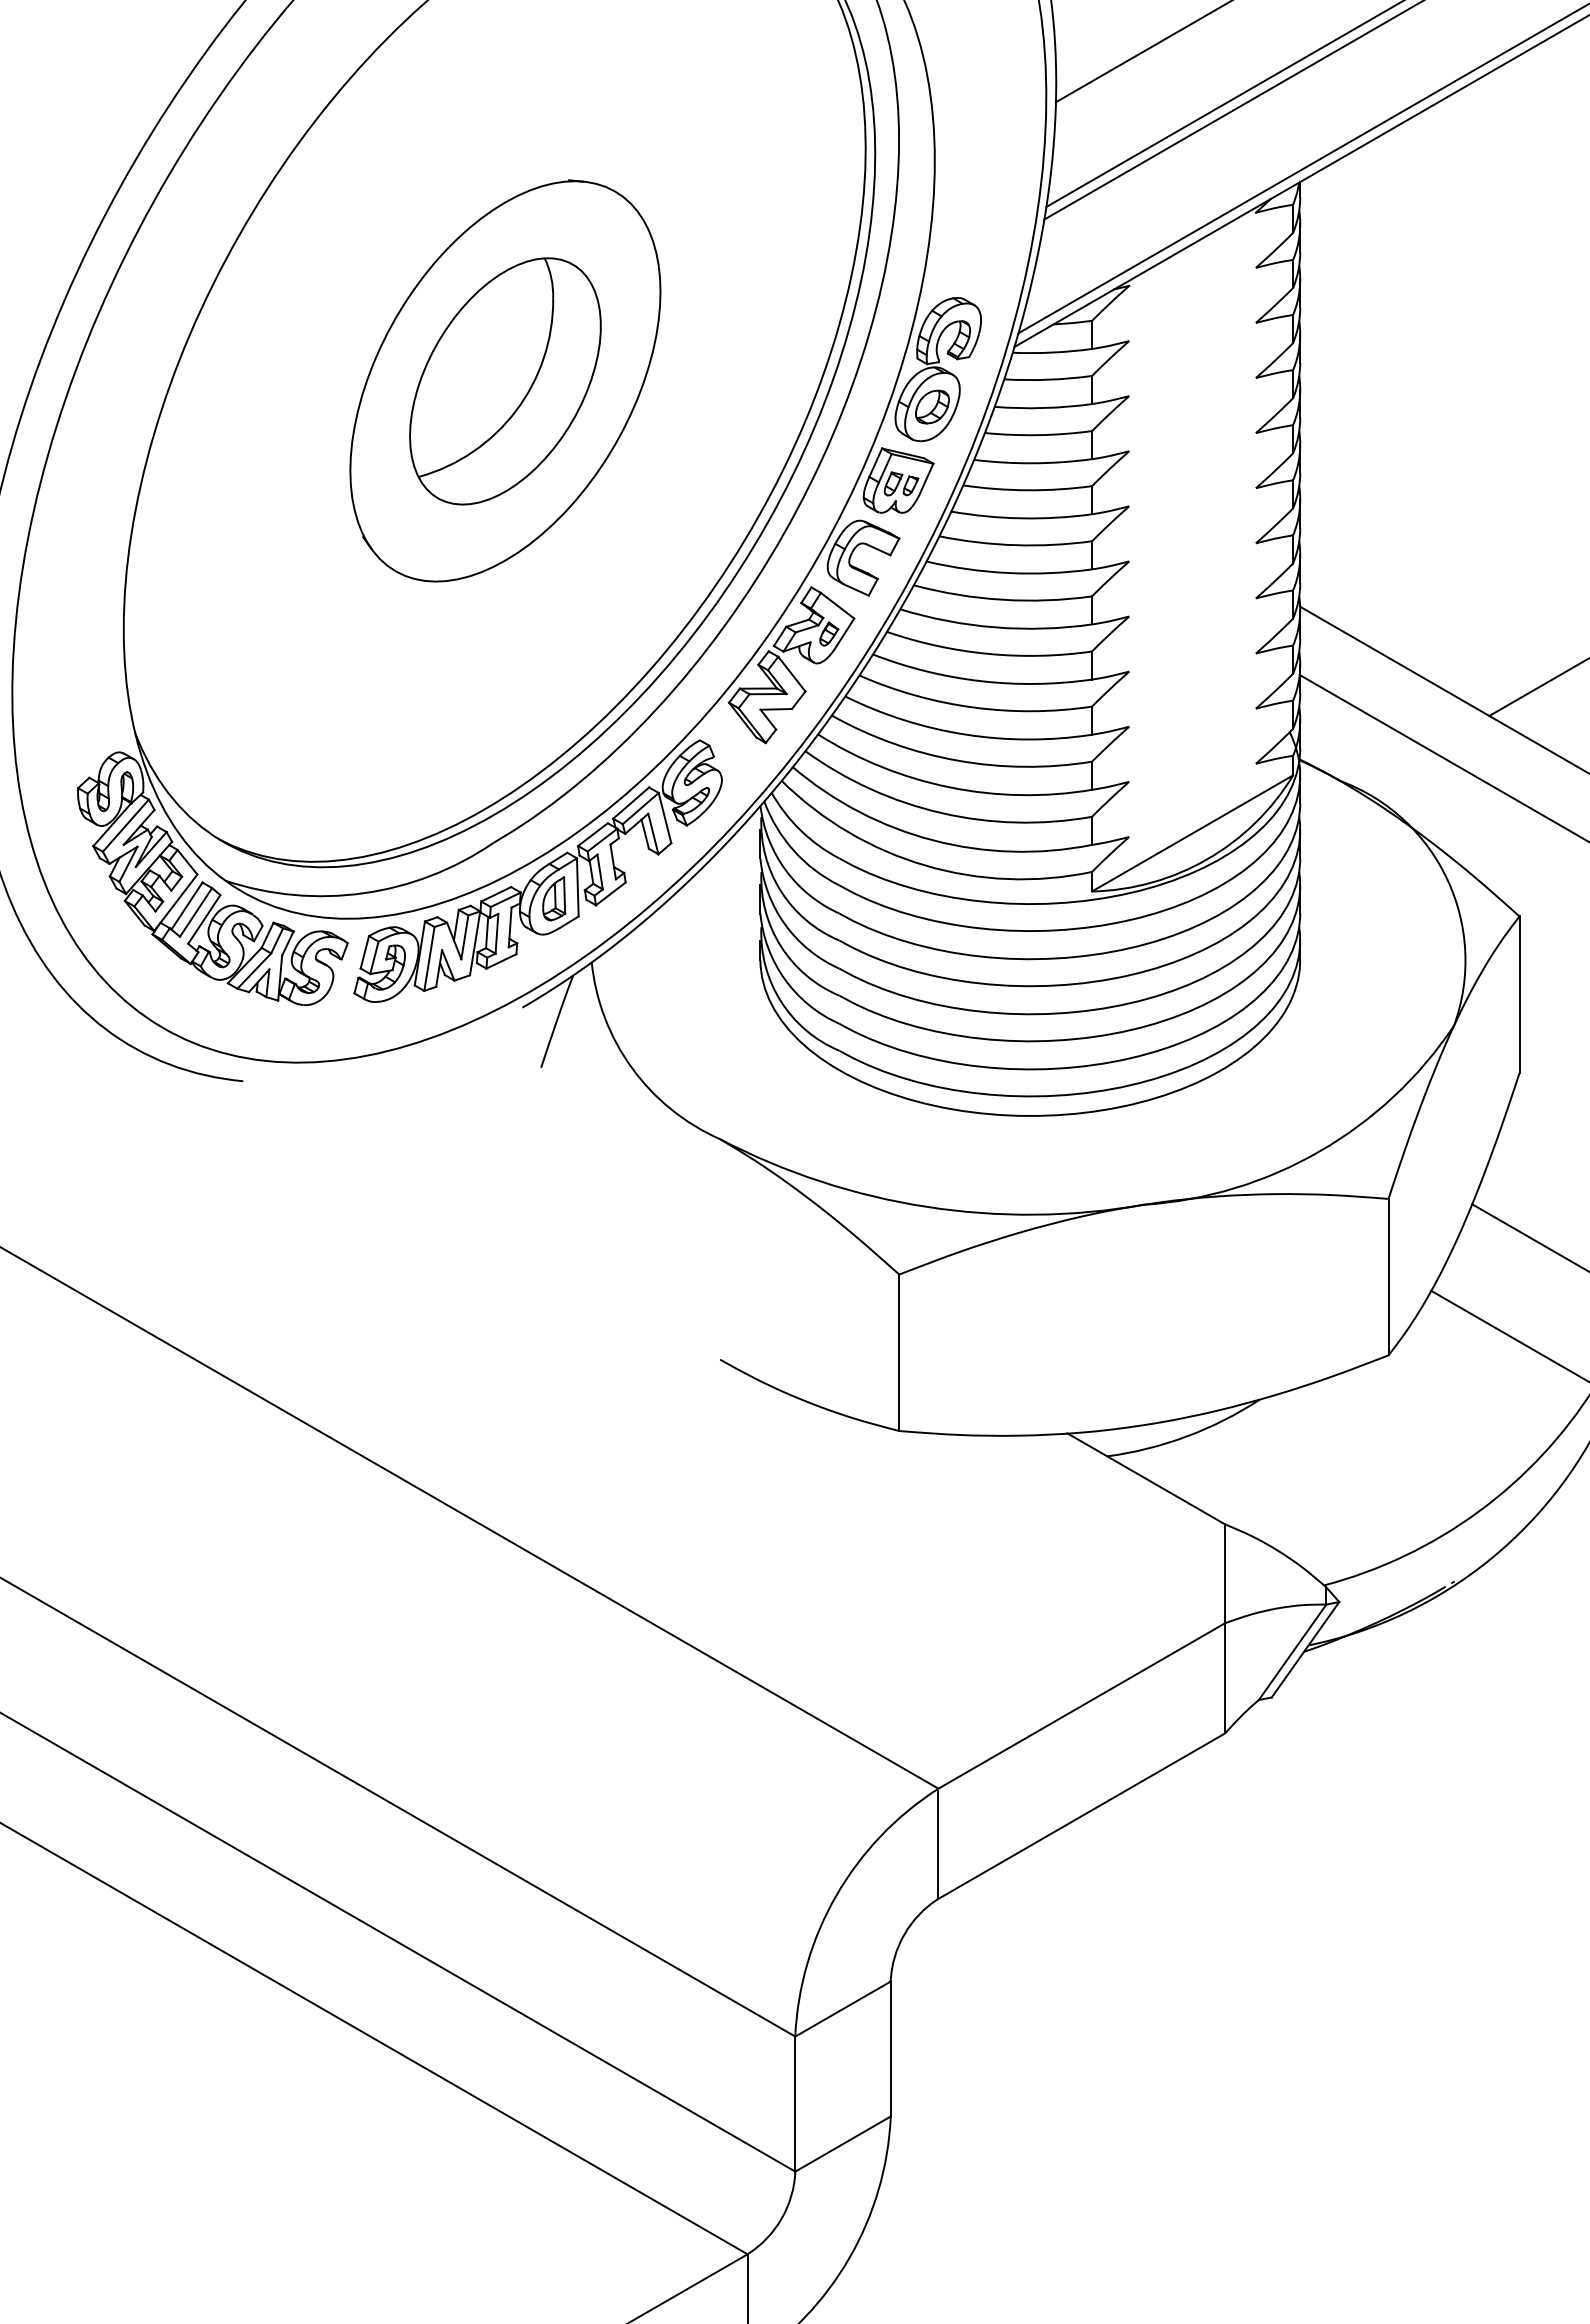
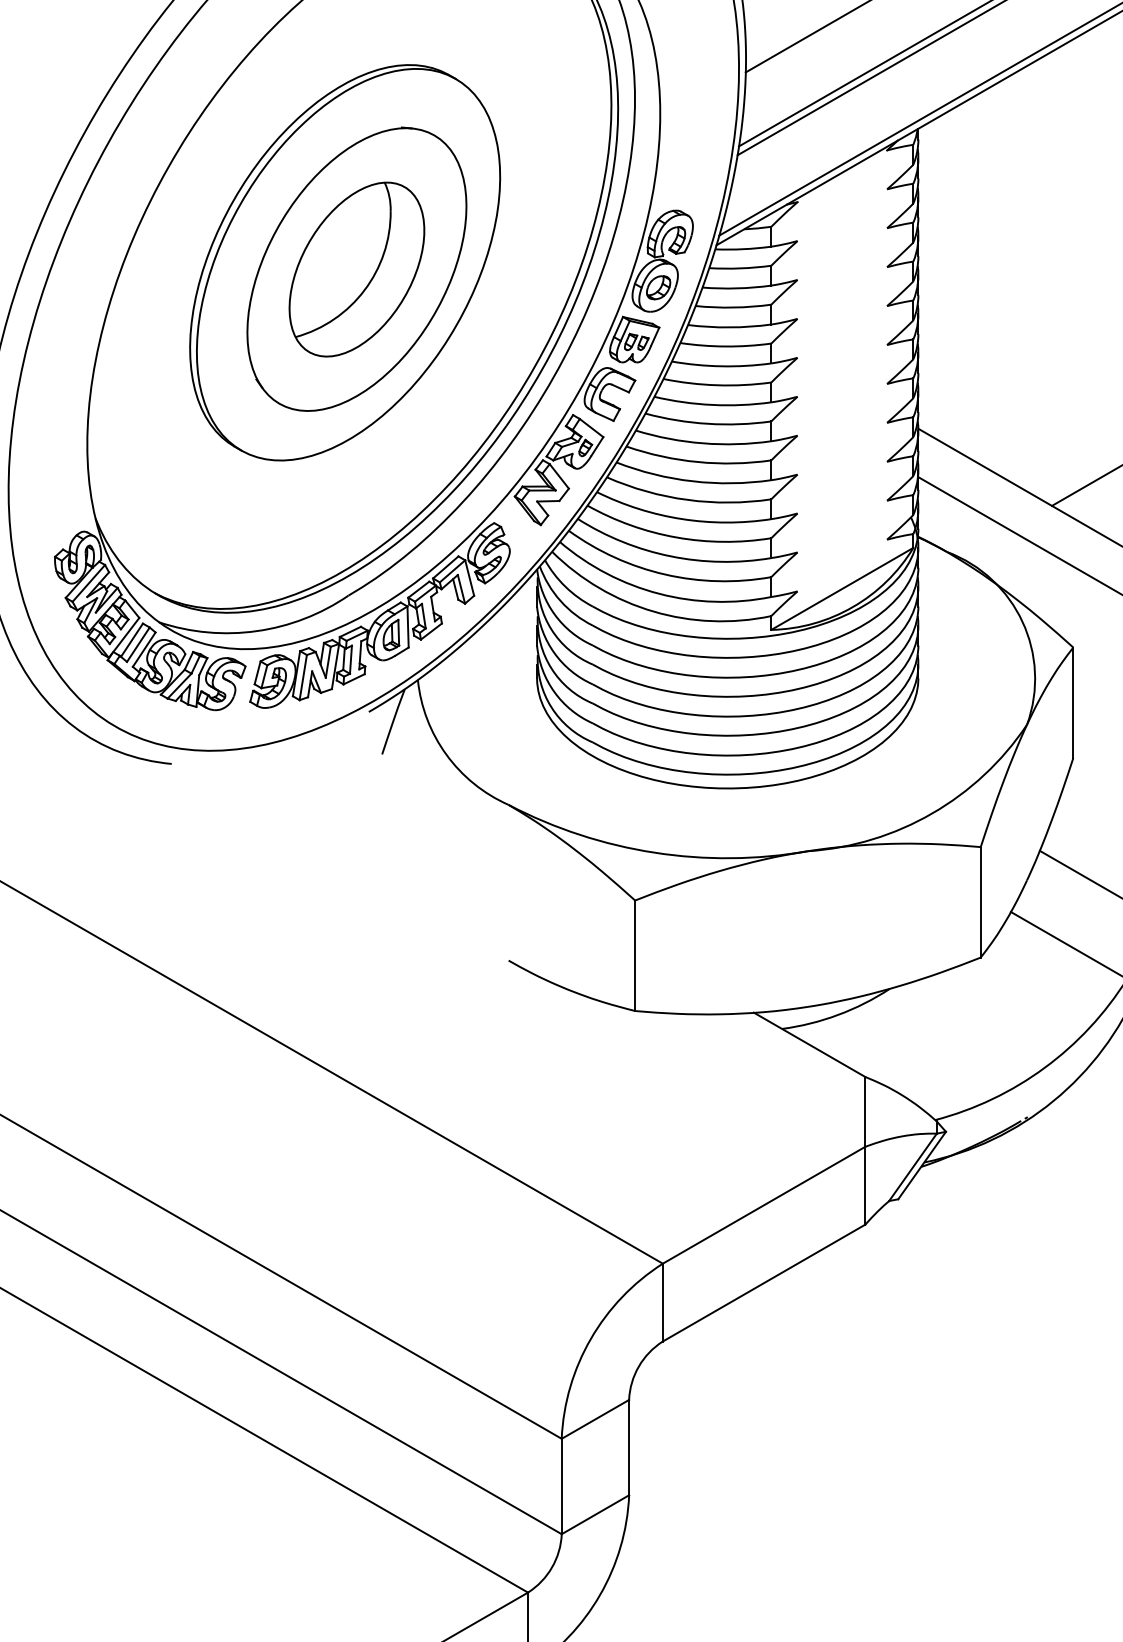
part: (488, 371) -> (344, 262), added

